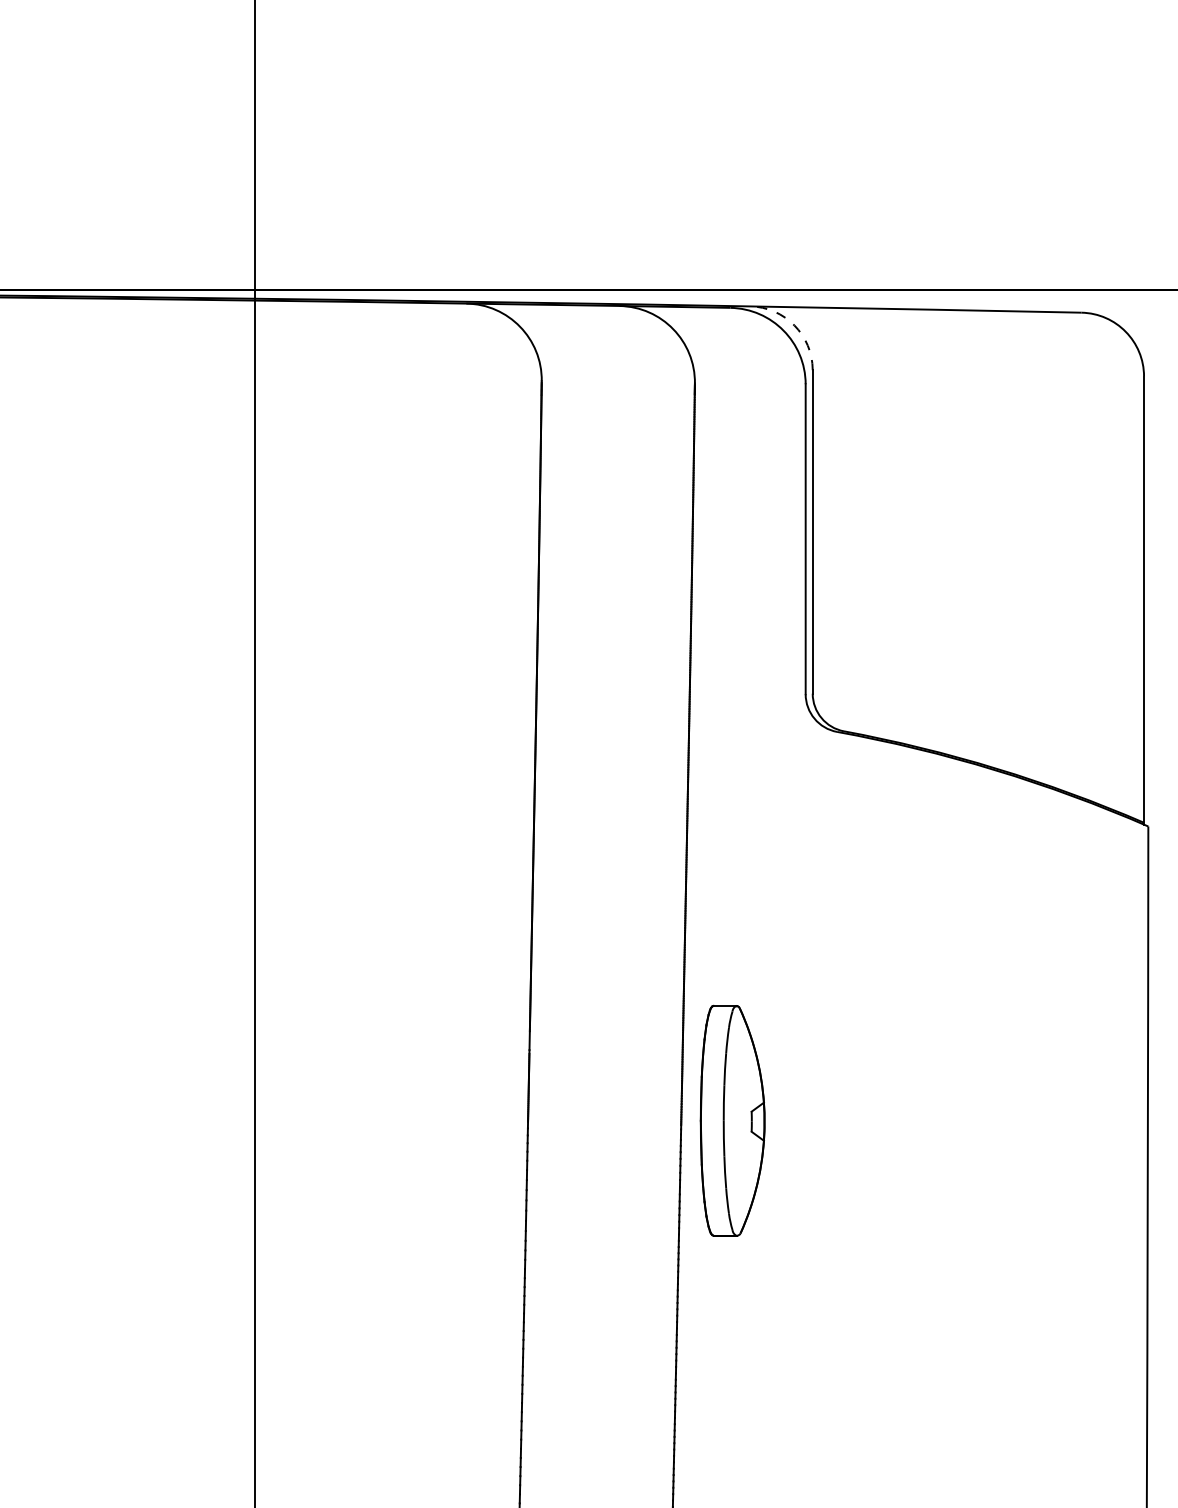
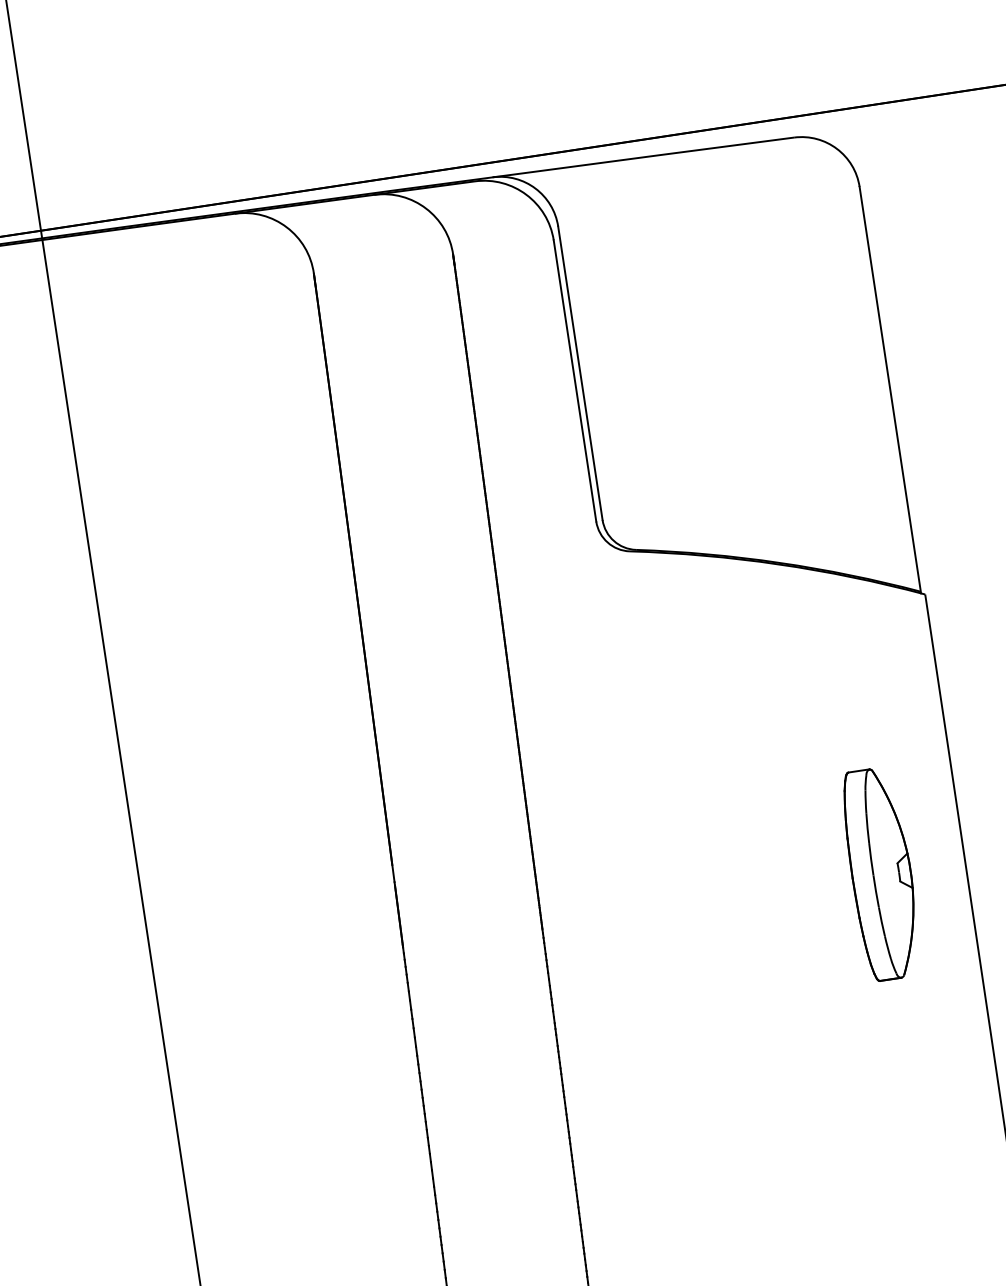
arc: (794, 325) -> (535, 188), dashed -> solid
part: (732, 1120) -> (881, 873), moved

